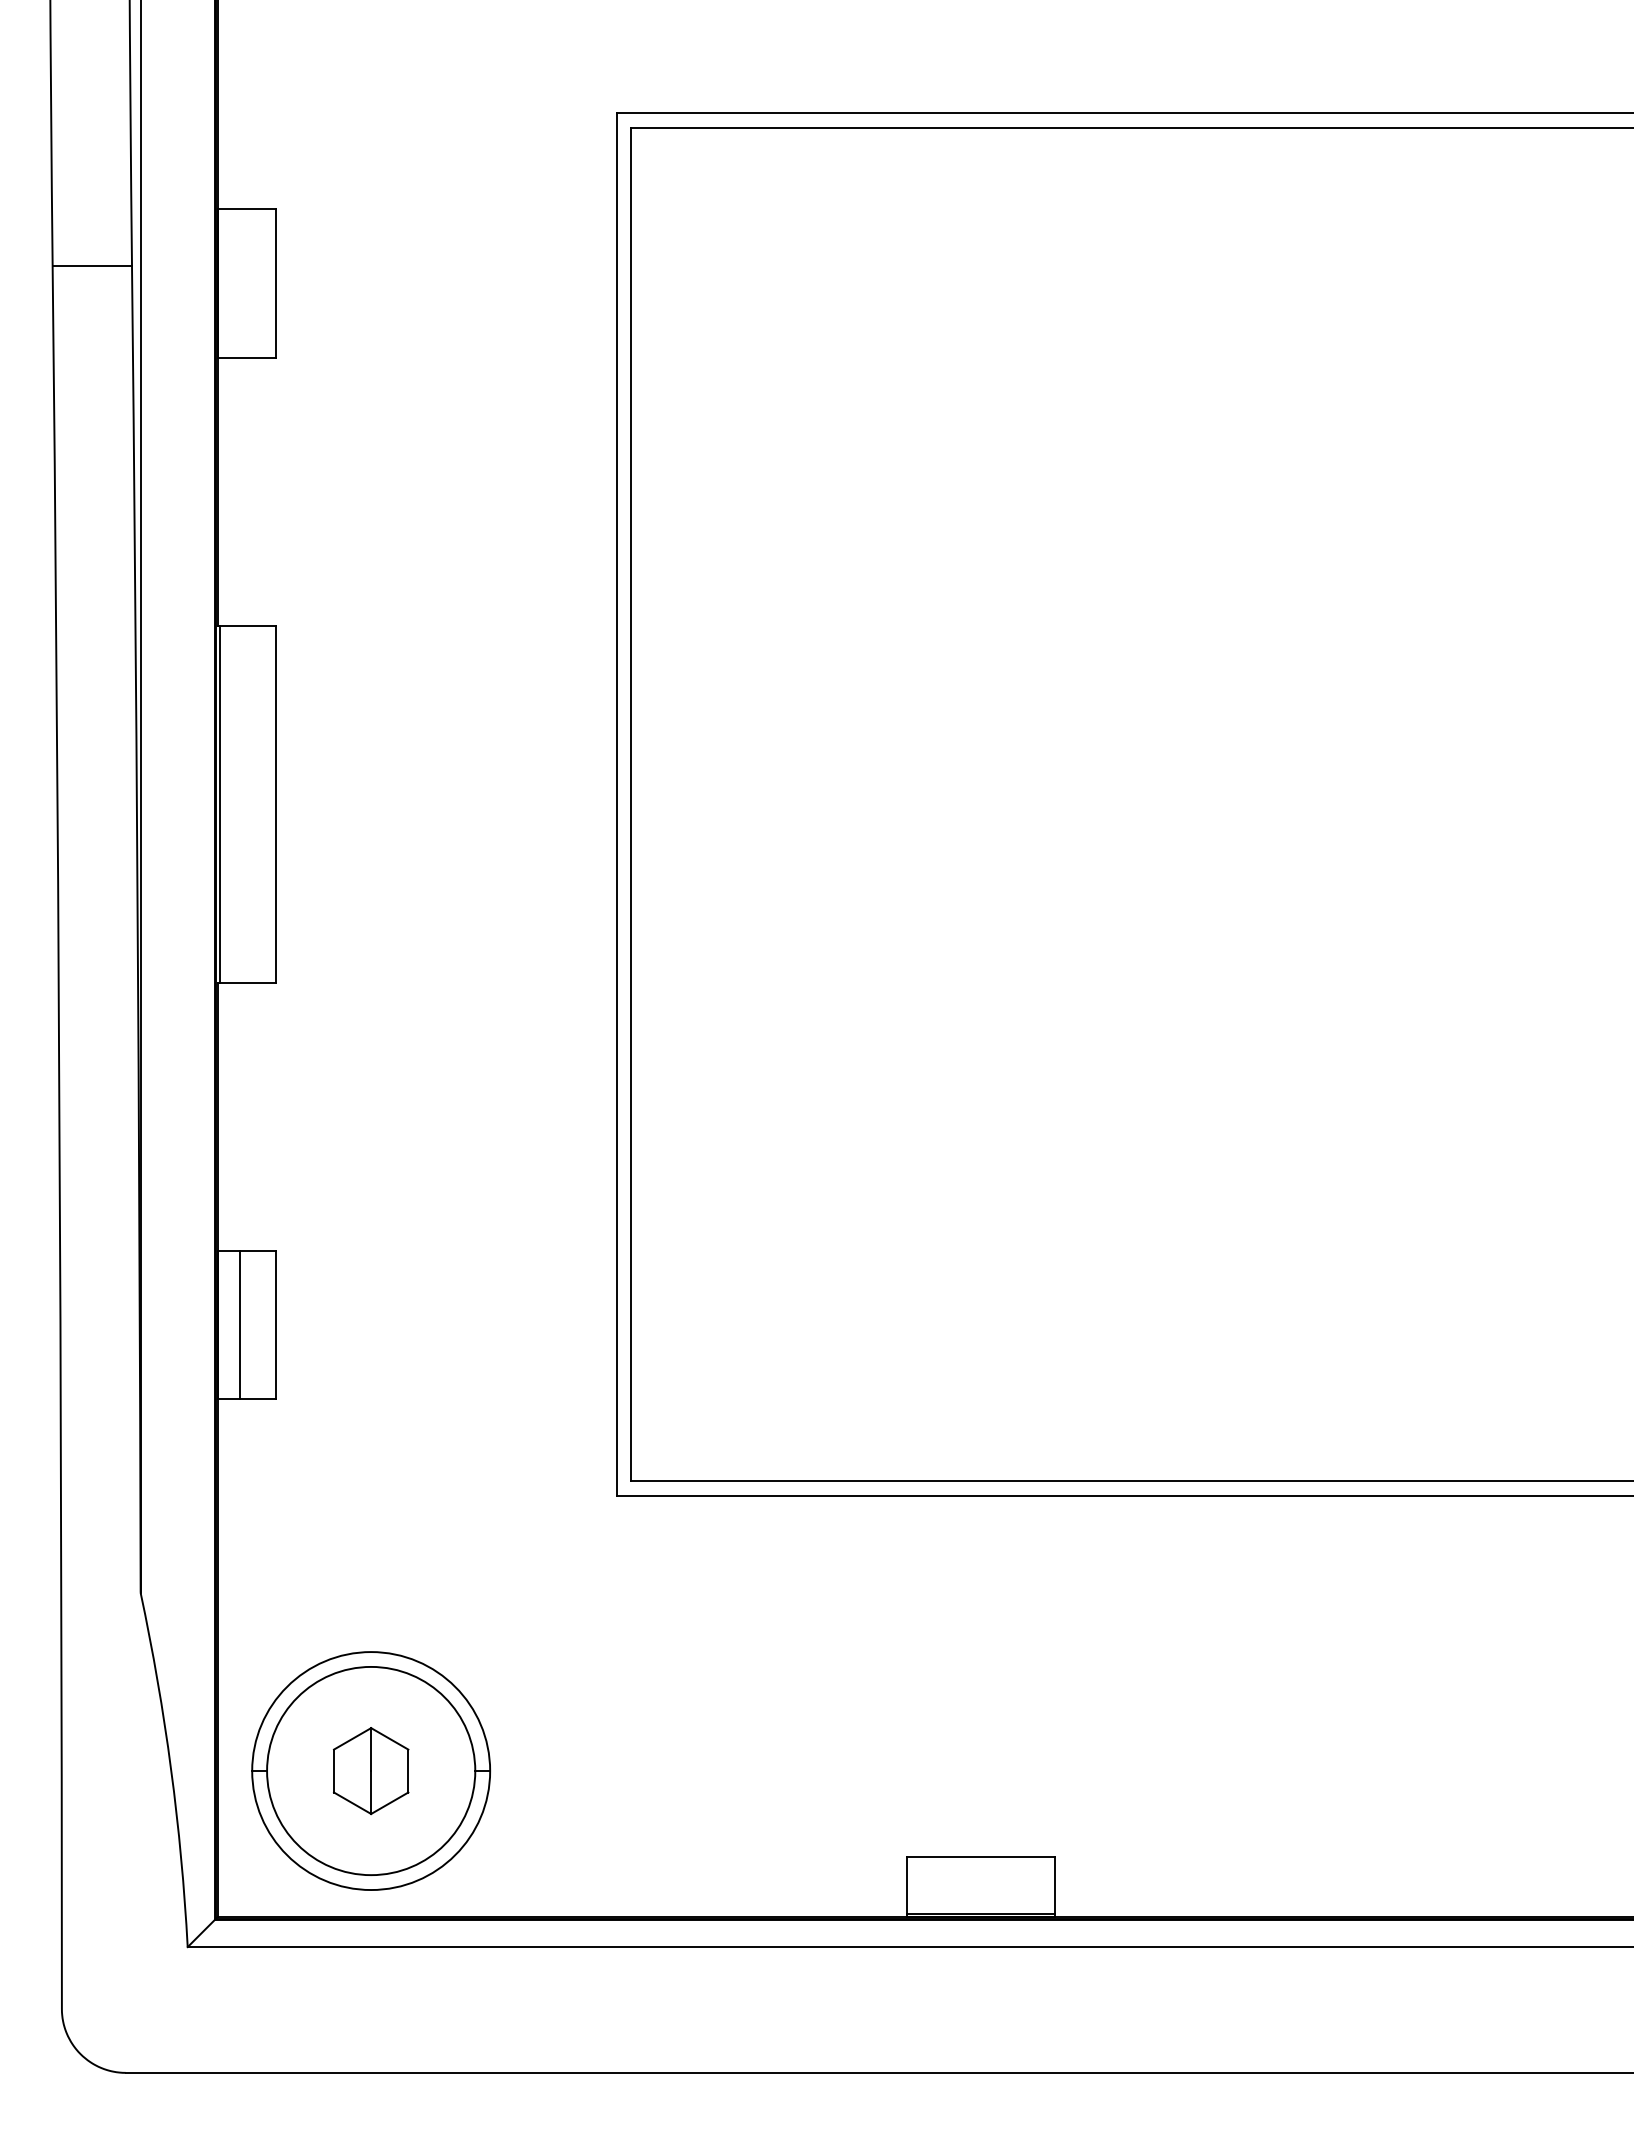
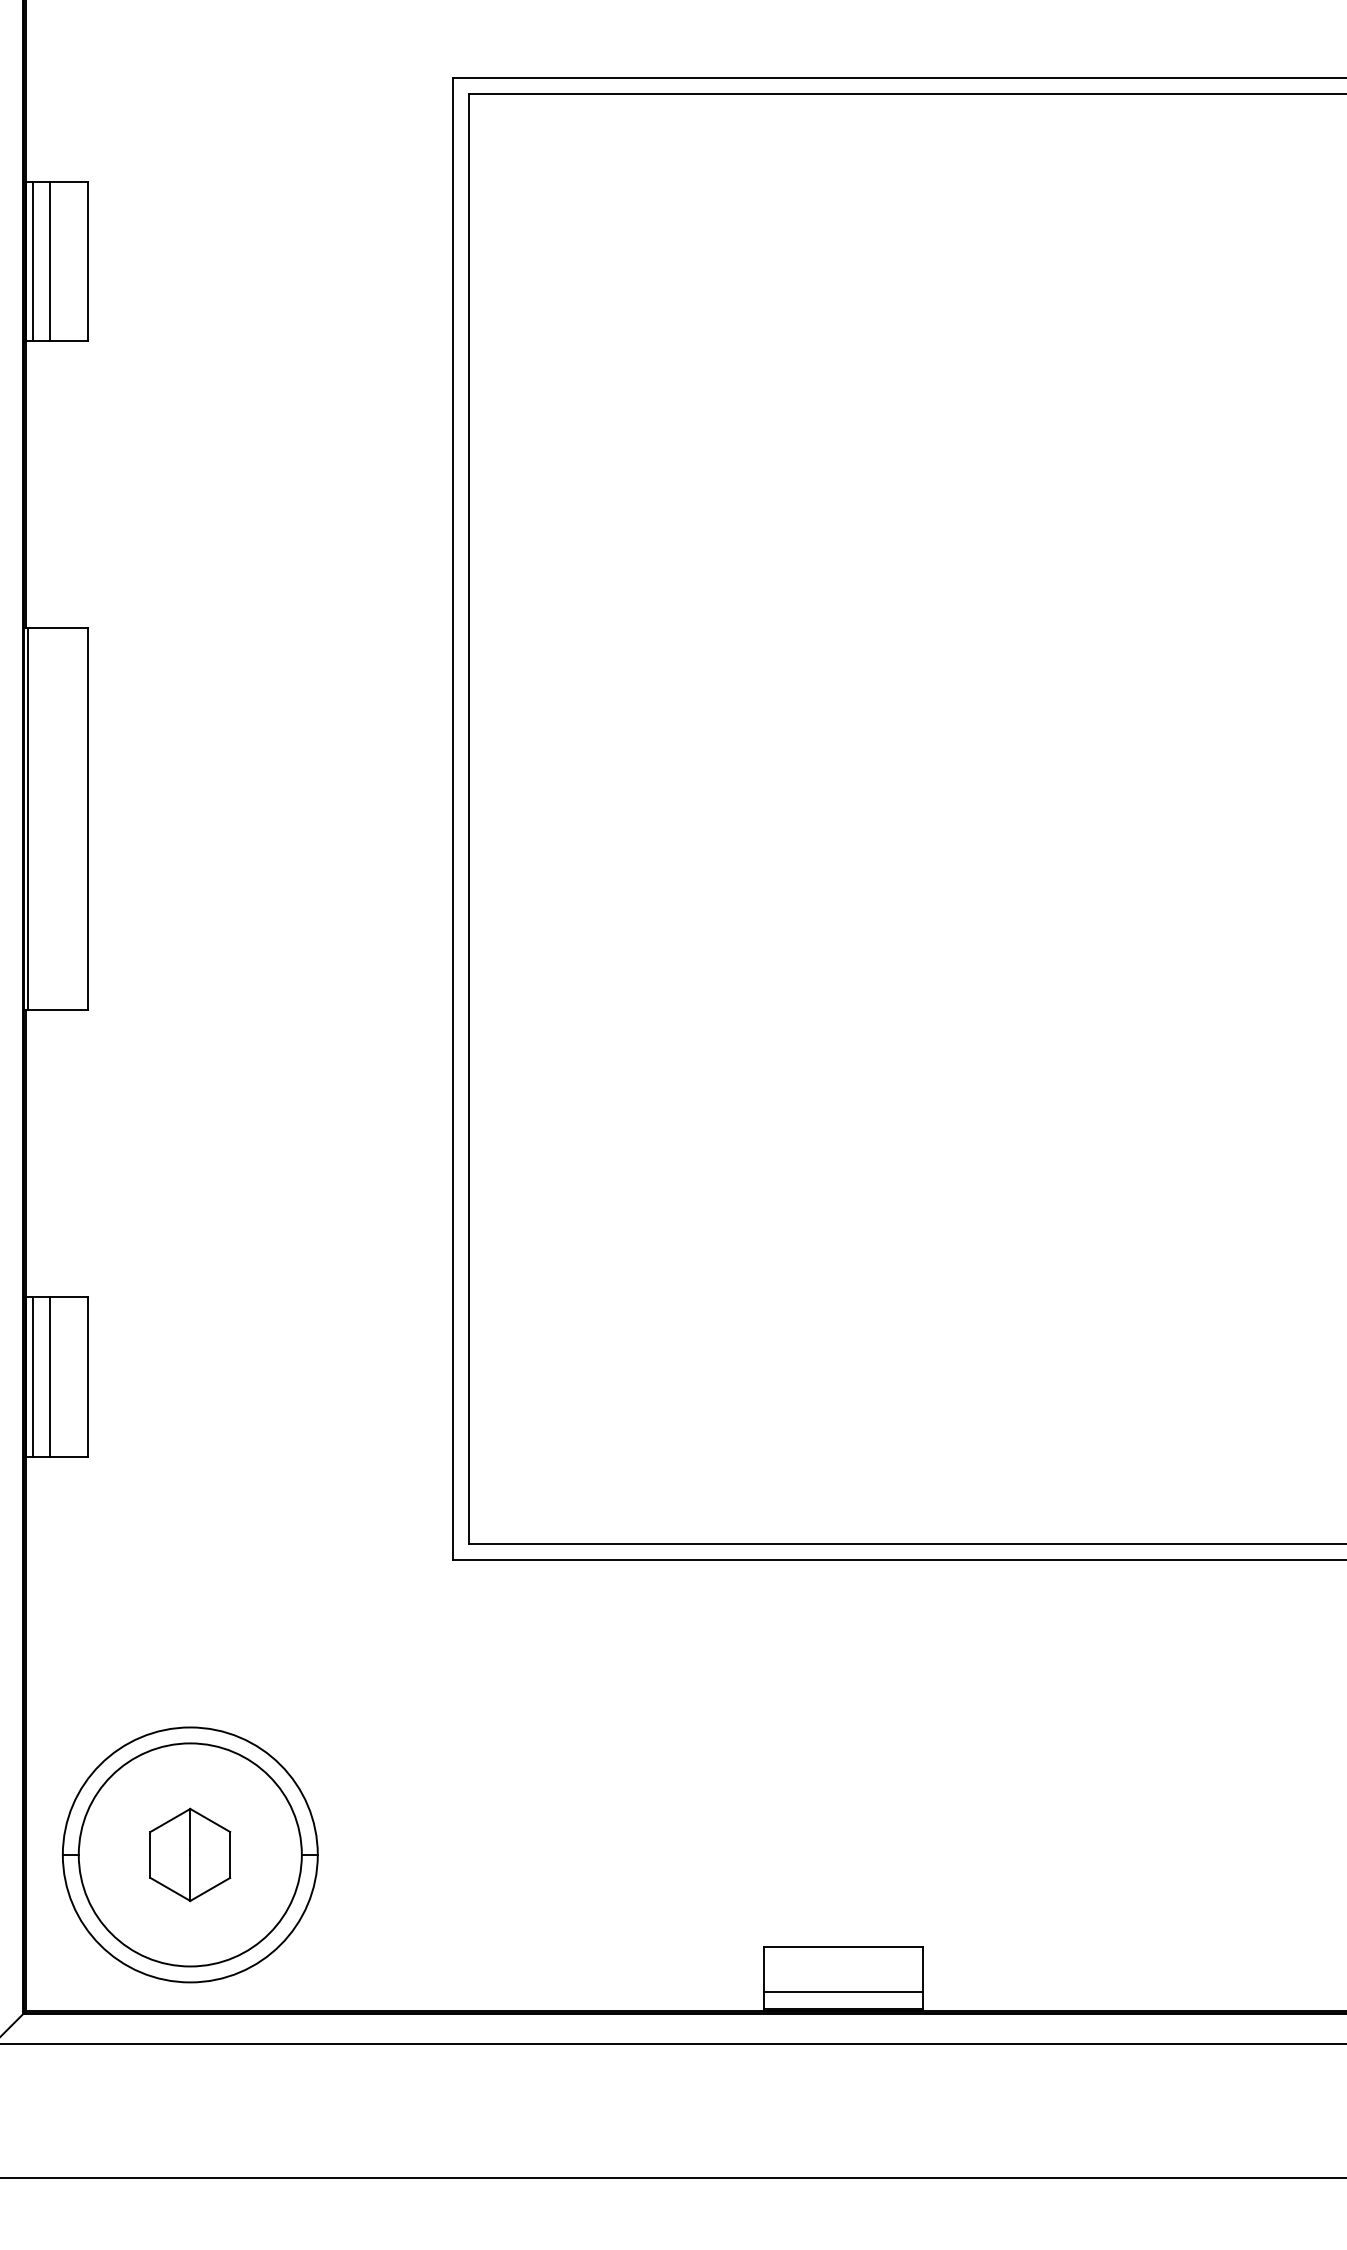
line: (224, 283) -> (33, 261), added
line: (240, 283) -> (50, 261), added
line: (224, 1324) -> (33, 1376), added
line: (980, 1898) -> (843, 1991), added

